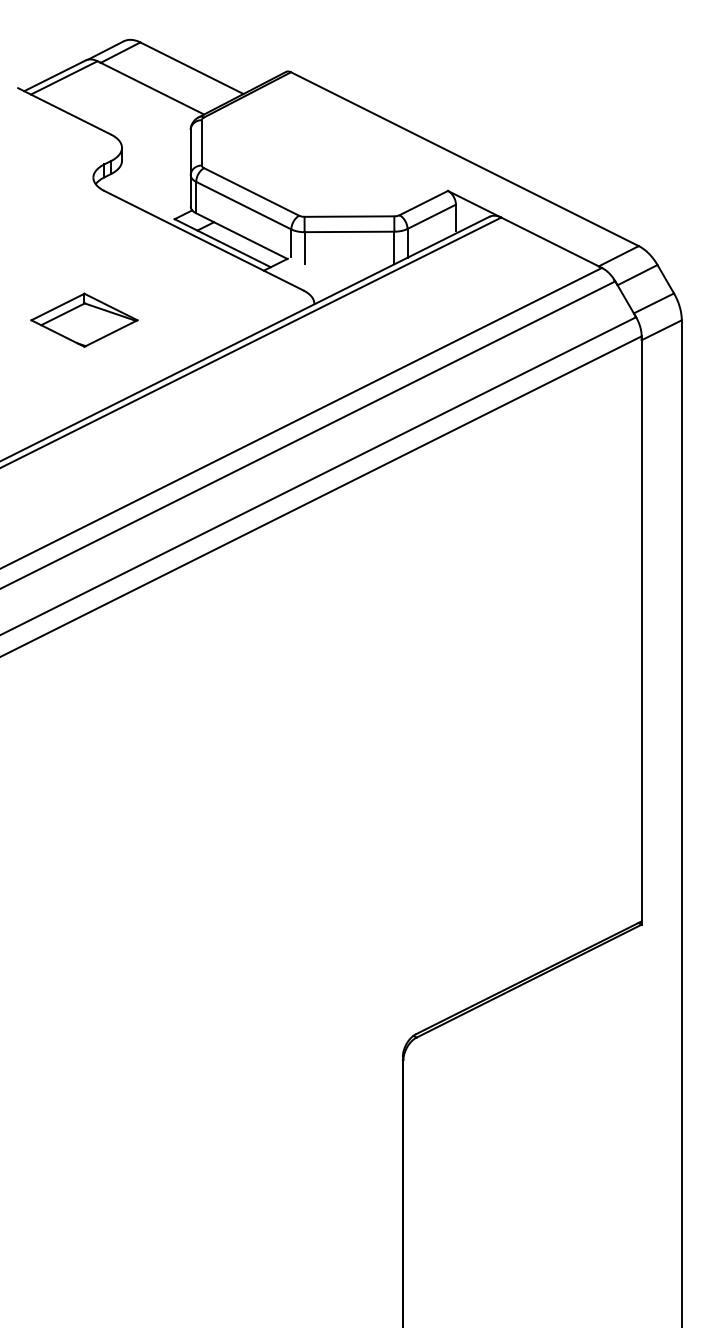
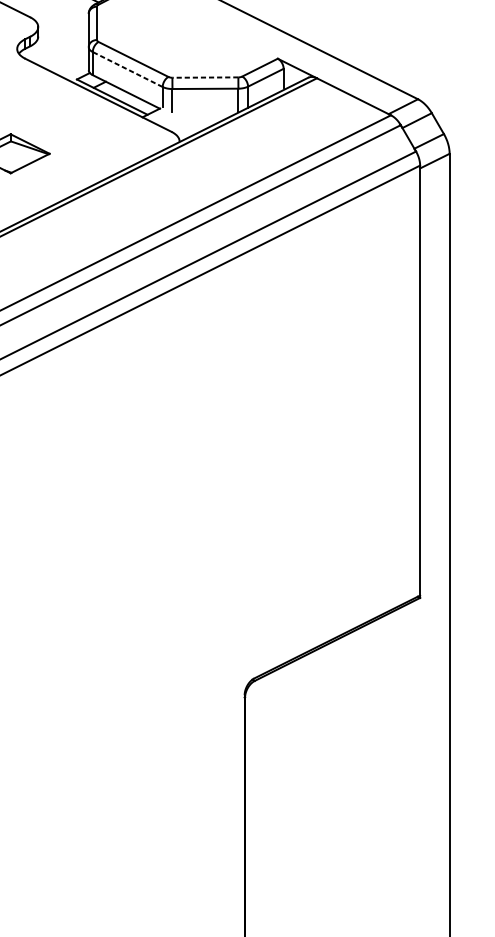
line: (243, 205) -> (127, 69), solid -> dashed
line: (349, 216) -> (205, 77), solid -> dashed

